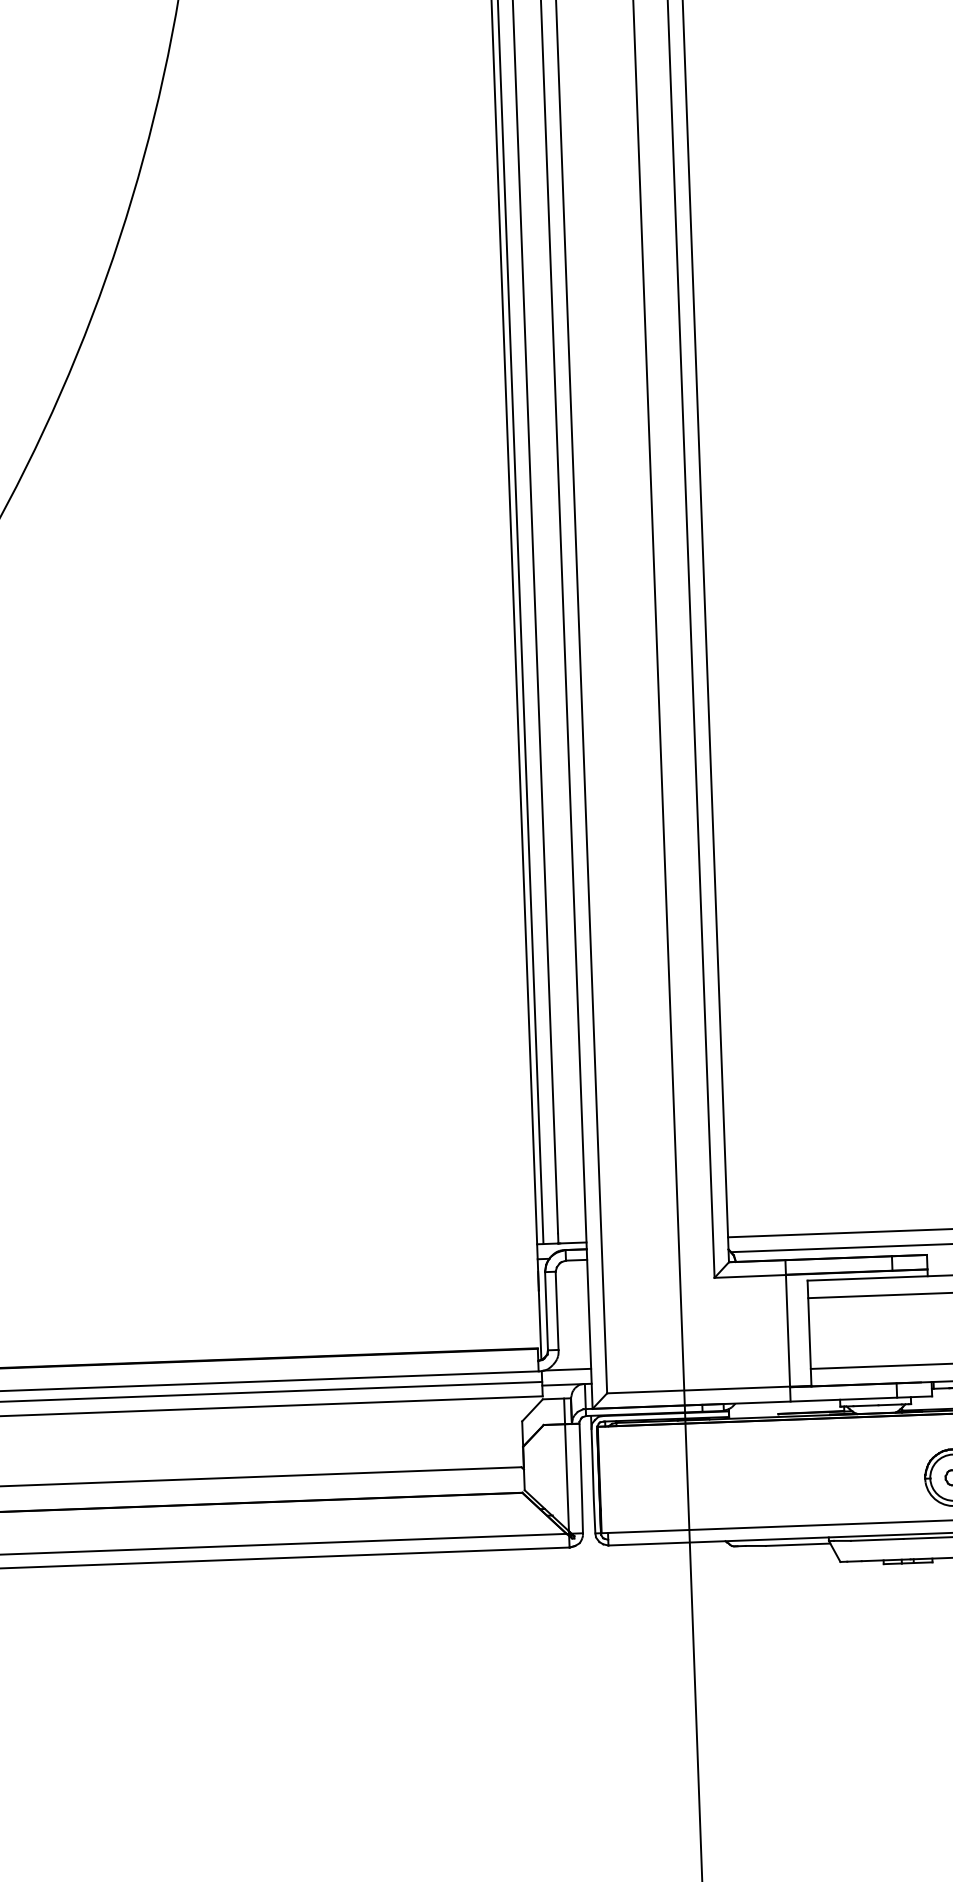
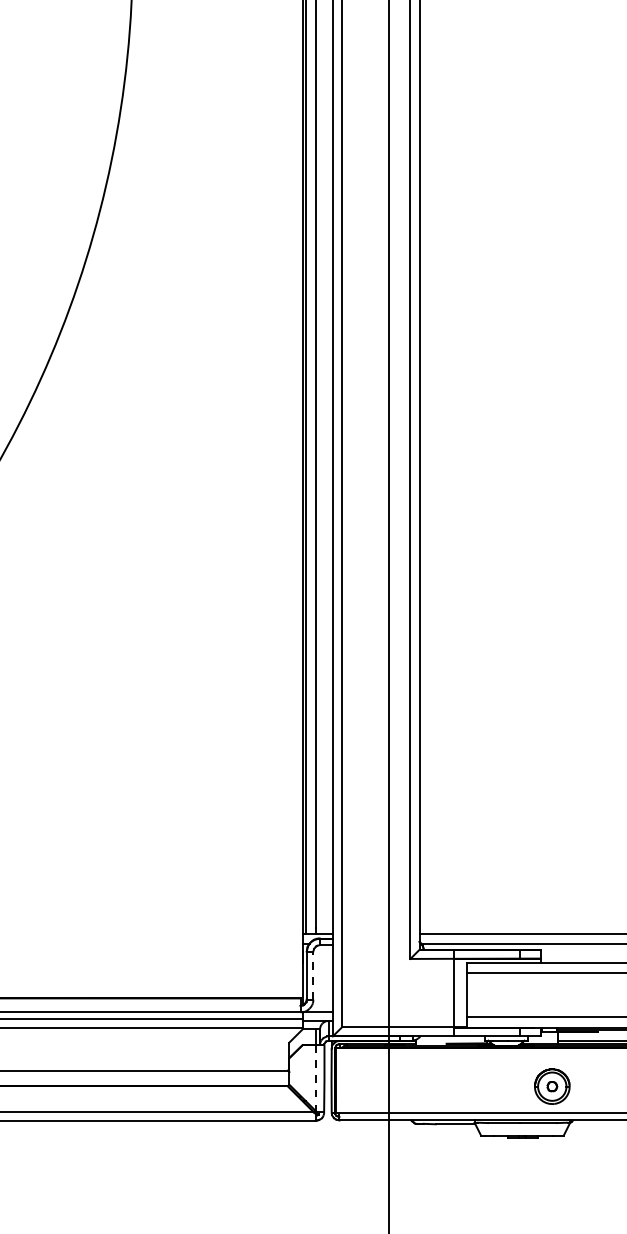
line: (557, 1310) -> (313, 975), solid -> dashed
line: (566, 1478) -> (315, 1078), solid -> dashed

